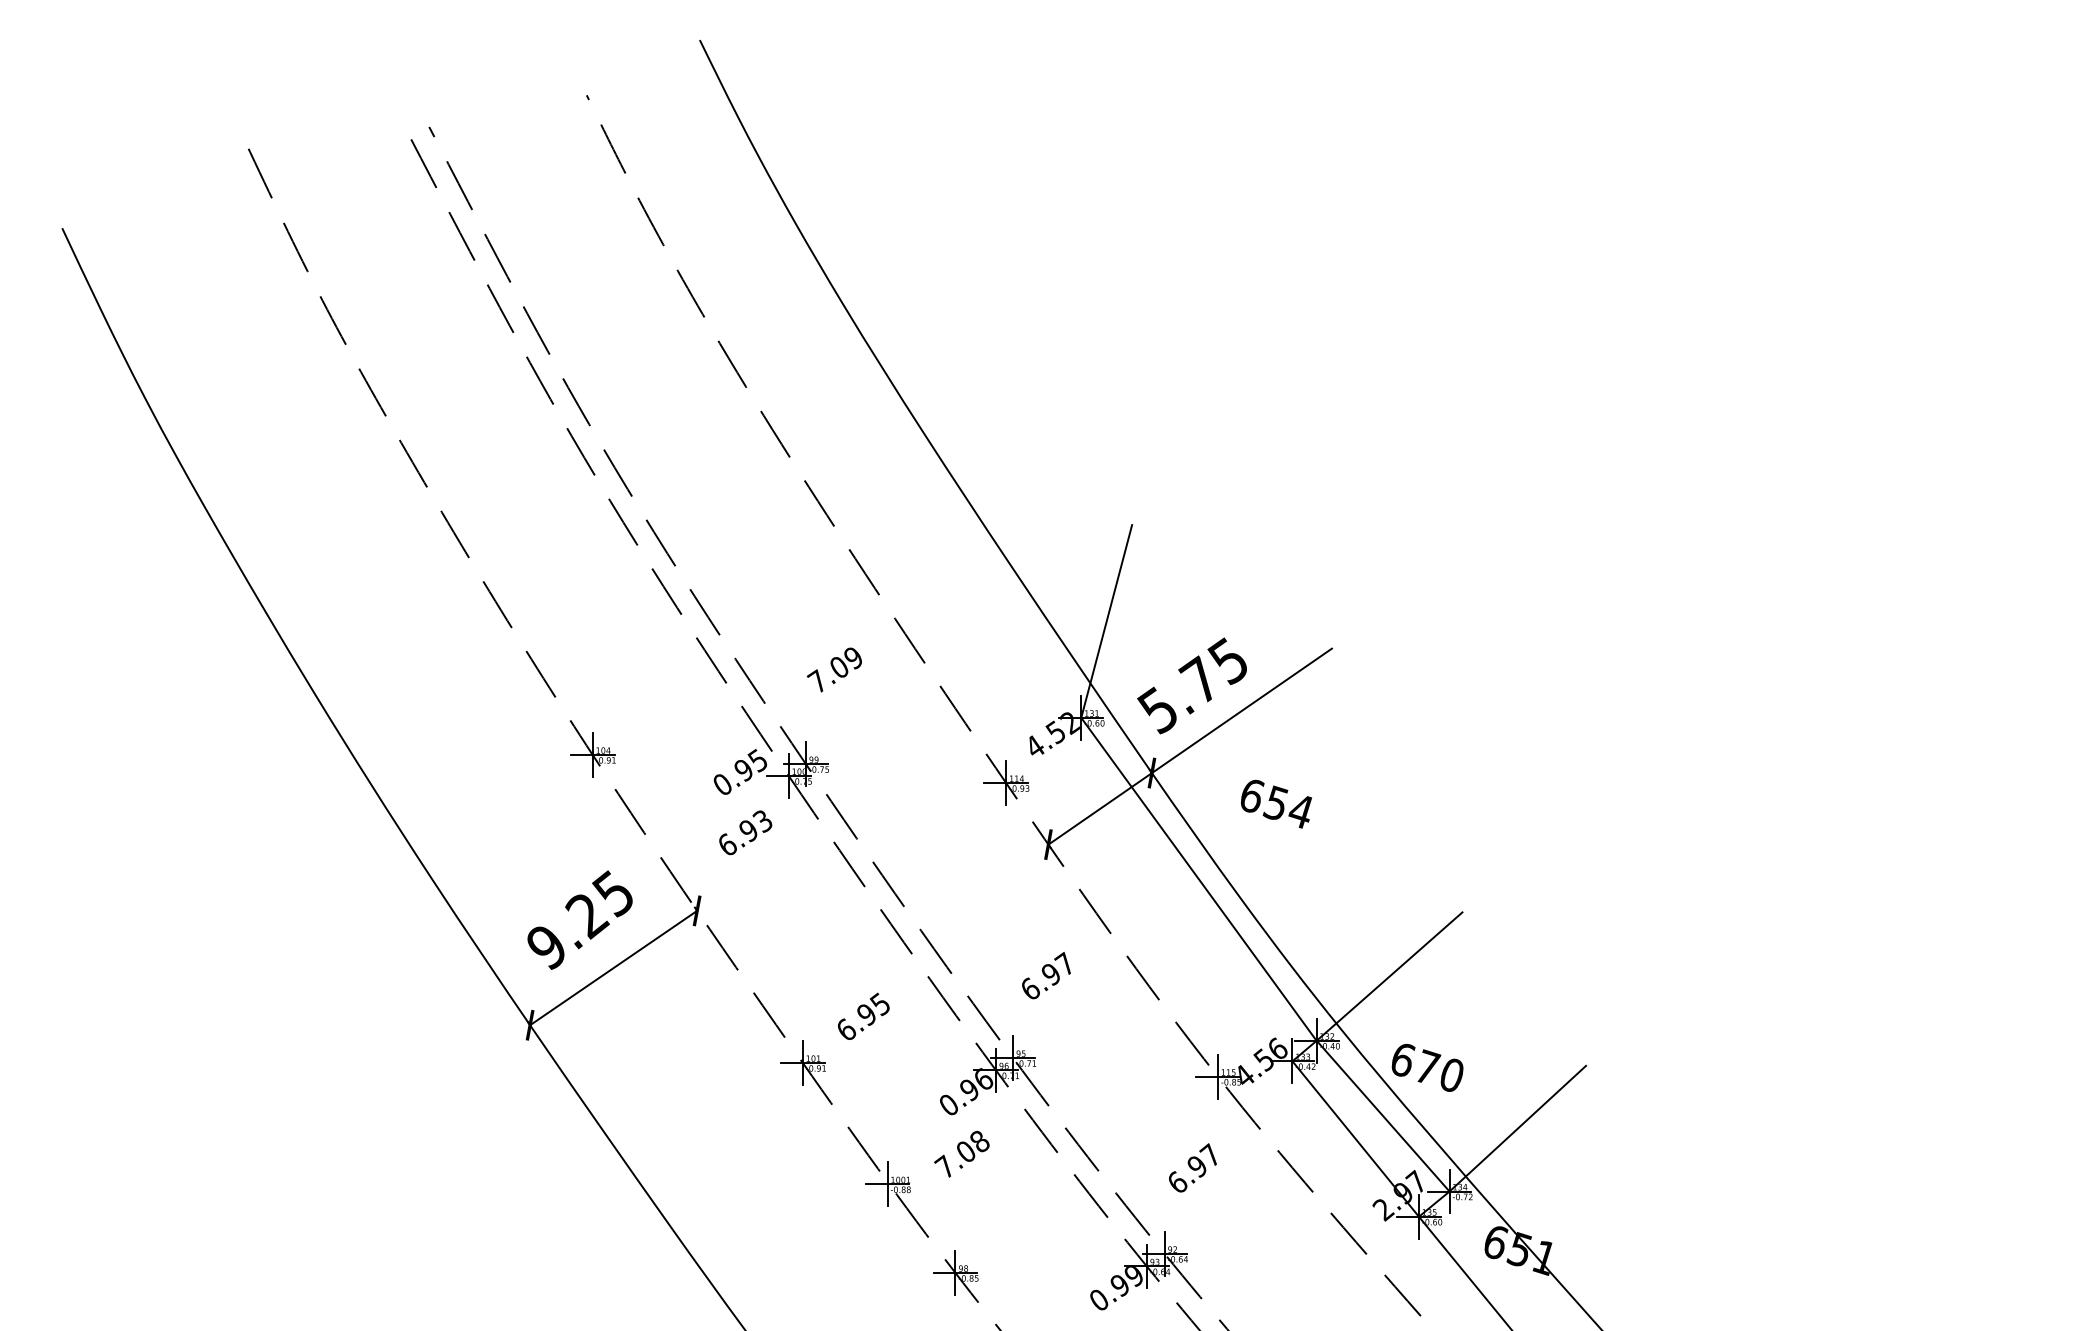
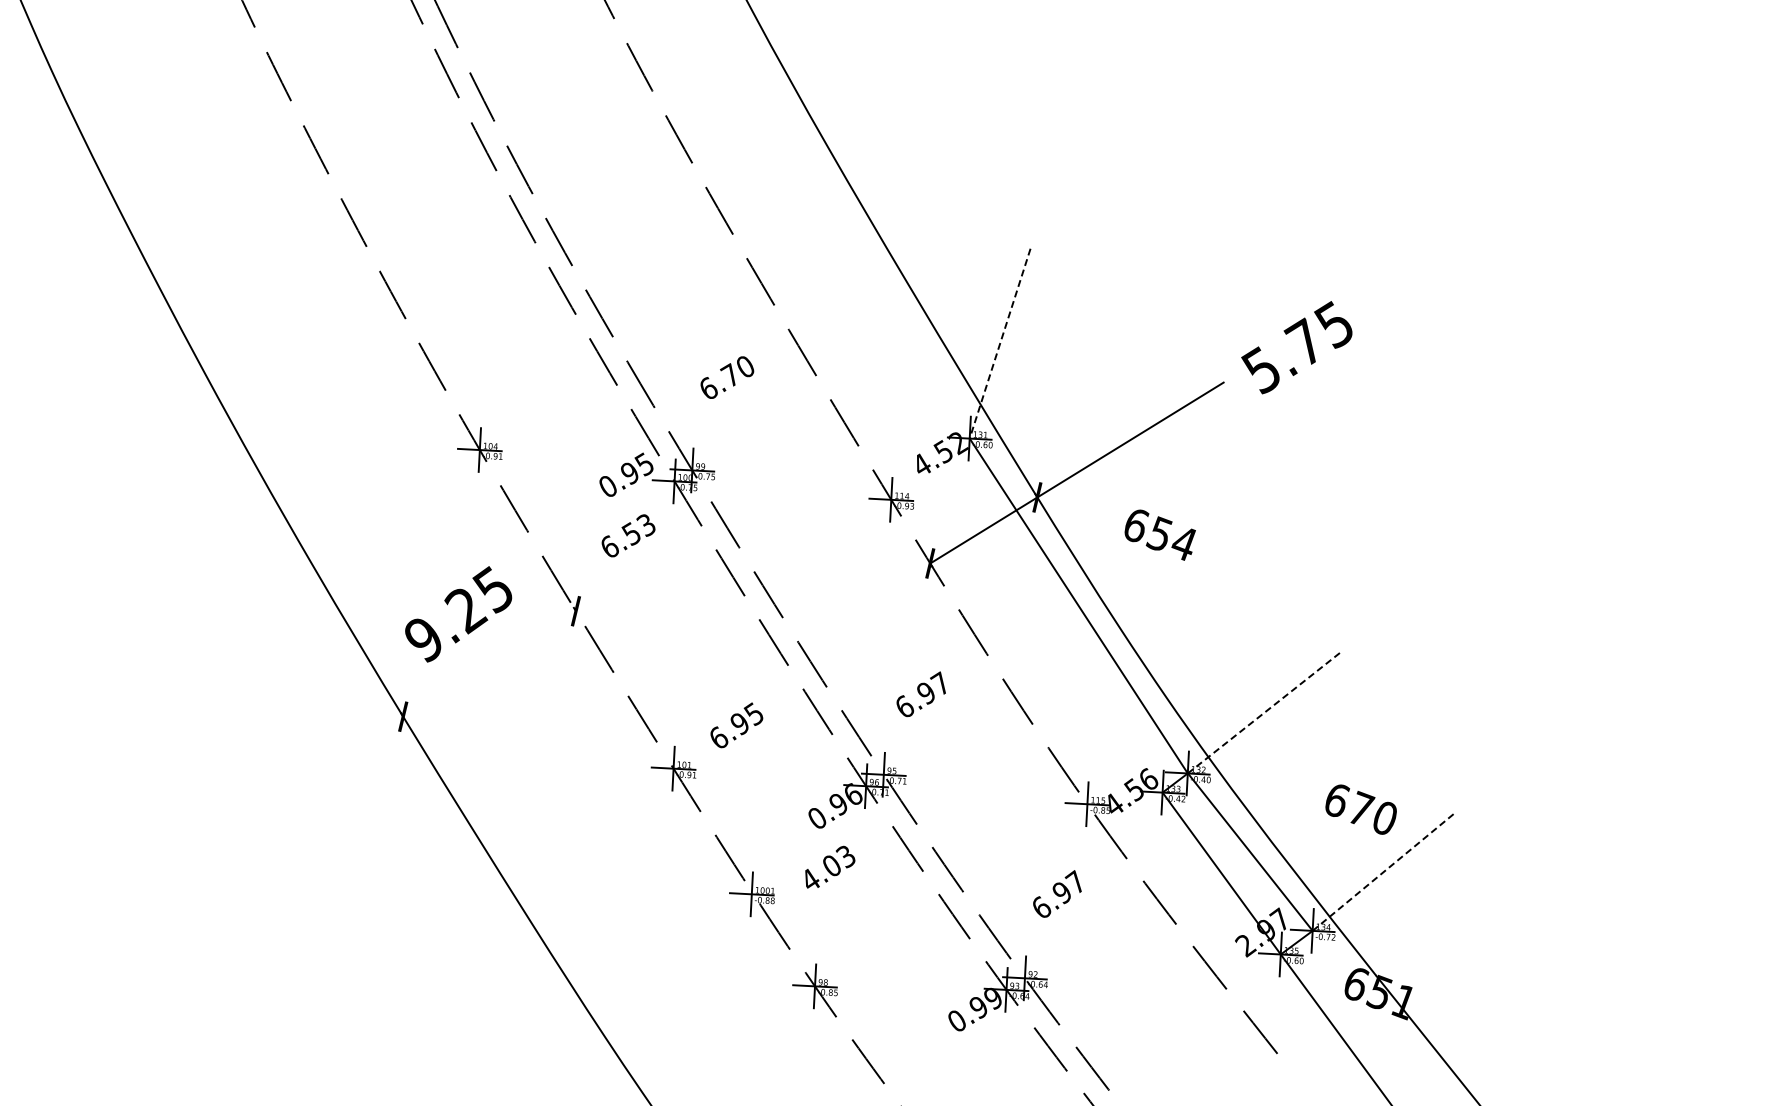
line: (1106, 621) -> (999, 343), solid -> dashed
text: (834, 669) -> (725, 377), 7.09 -> 6.70
text: (1191, 685) -> (1296, 347), moved
text: (747, 830) -> (630, 533), 6.93 -> 6.53
line: (613, 967) -> (489, 663), removed
line: (1389, 976) -> (1263, 713), solid -> dashed
text: (1427, 1067) -> (1361, 809), moved
line: (1517, 1128) -> (1383, 871), solid -> dashed
text: (961, 1153) -> (827, 867), 7.08 -> 4.03

